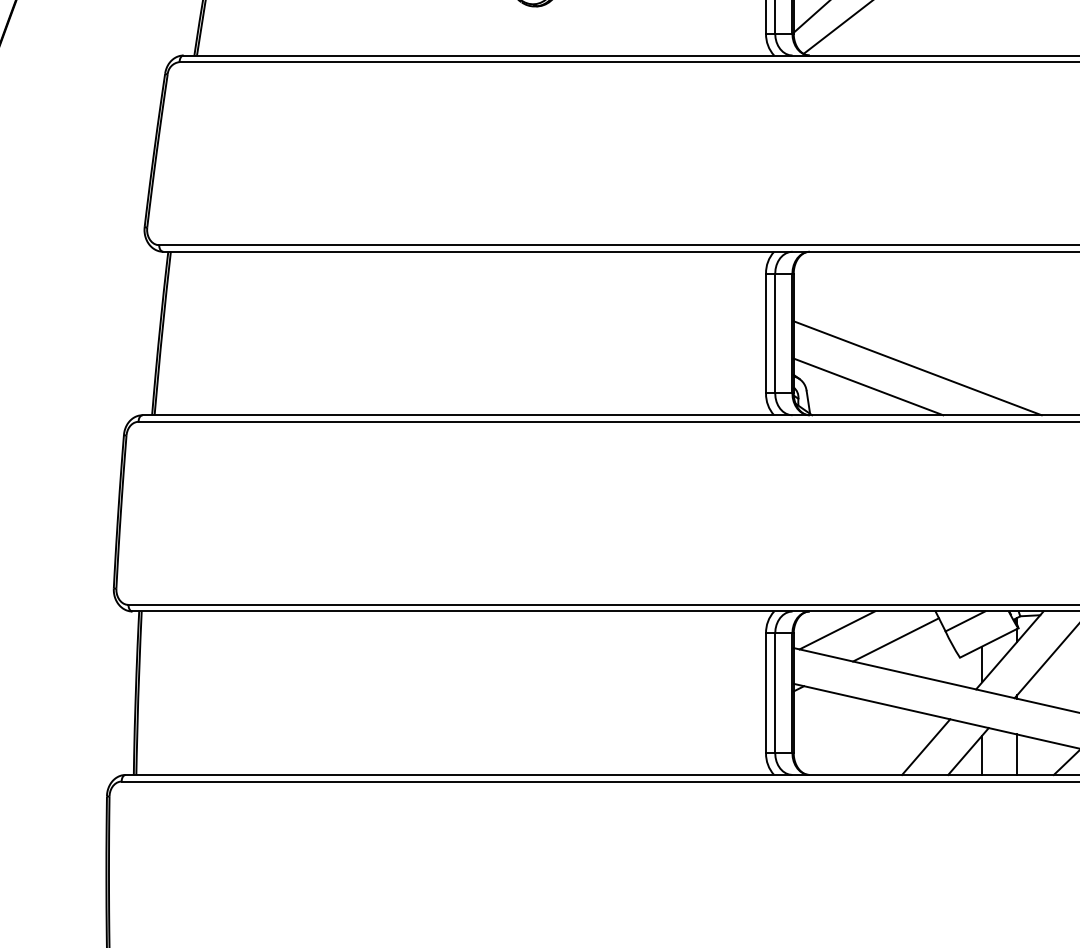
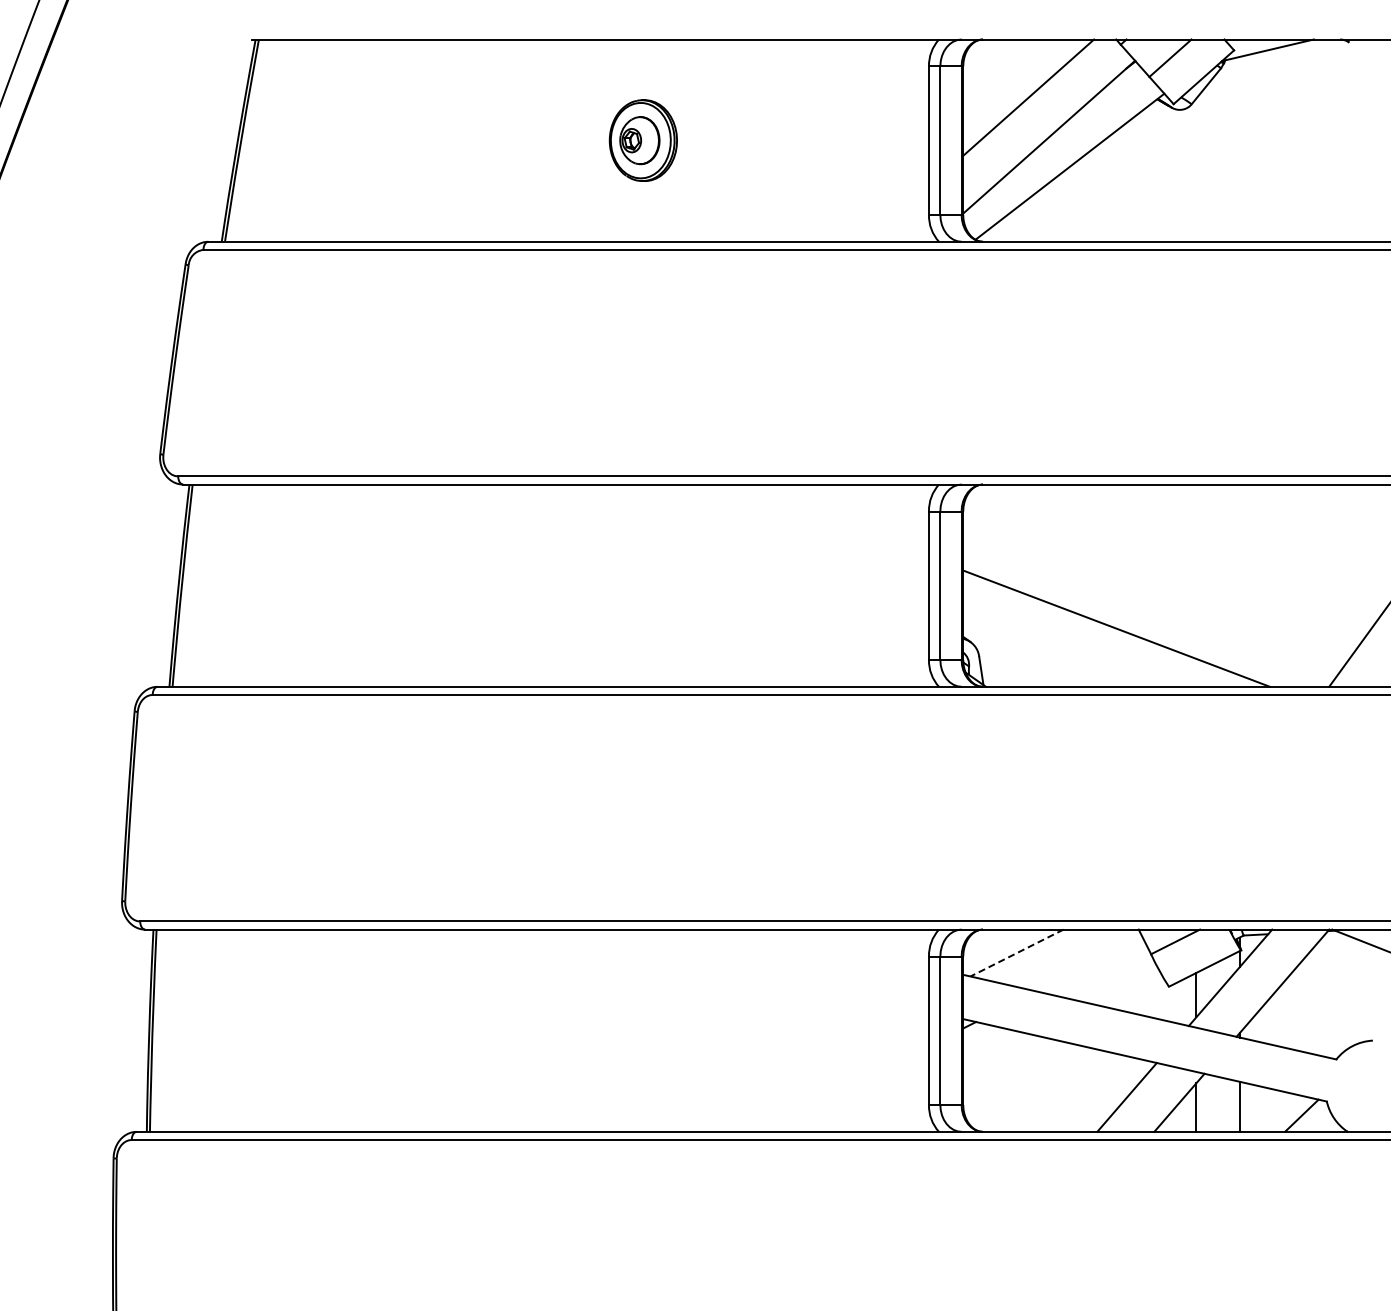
line: (868, 386) -> (1055, 651), removed
line: (836, 630) -> (1016, 953), solid -> dashed
line: (895, 639) -> (1089, 964), removed

